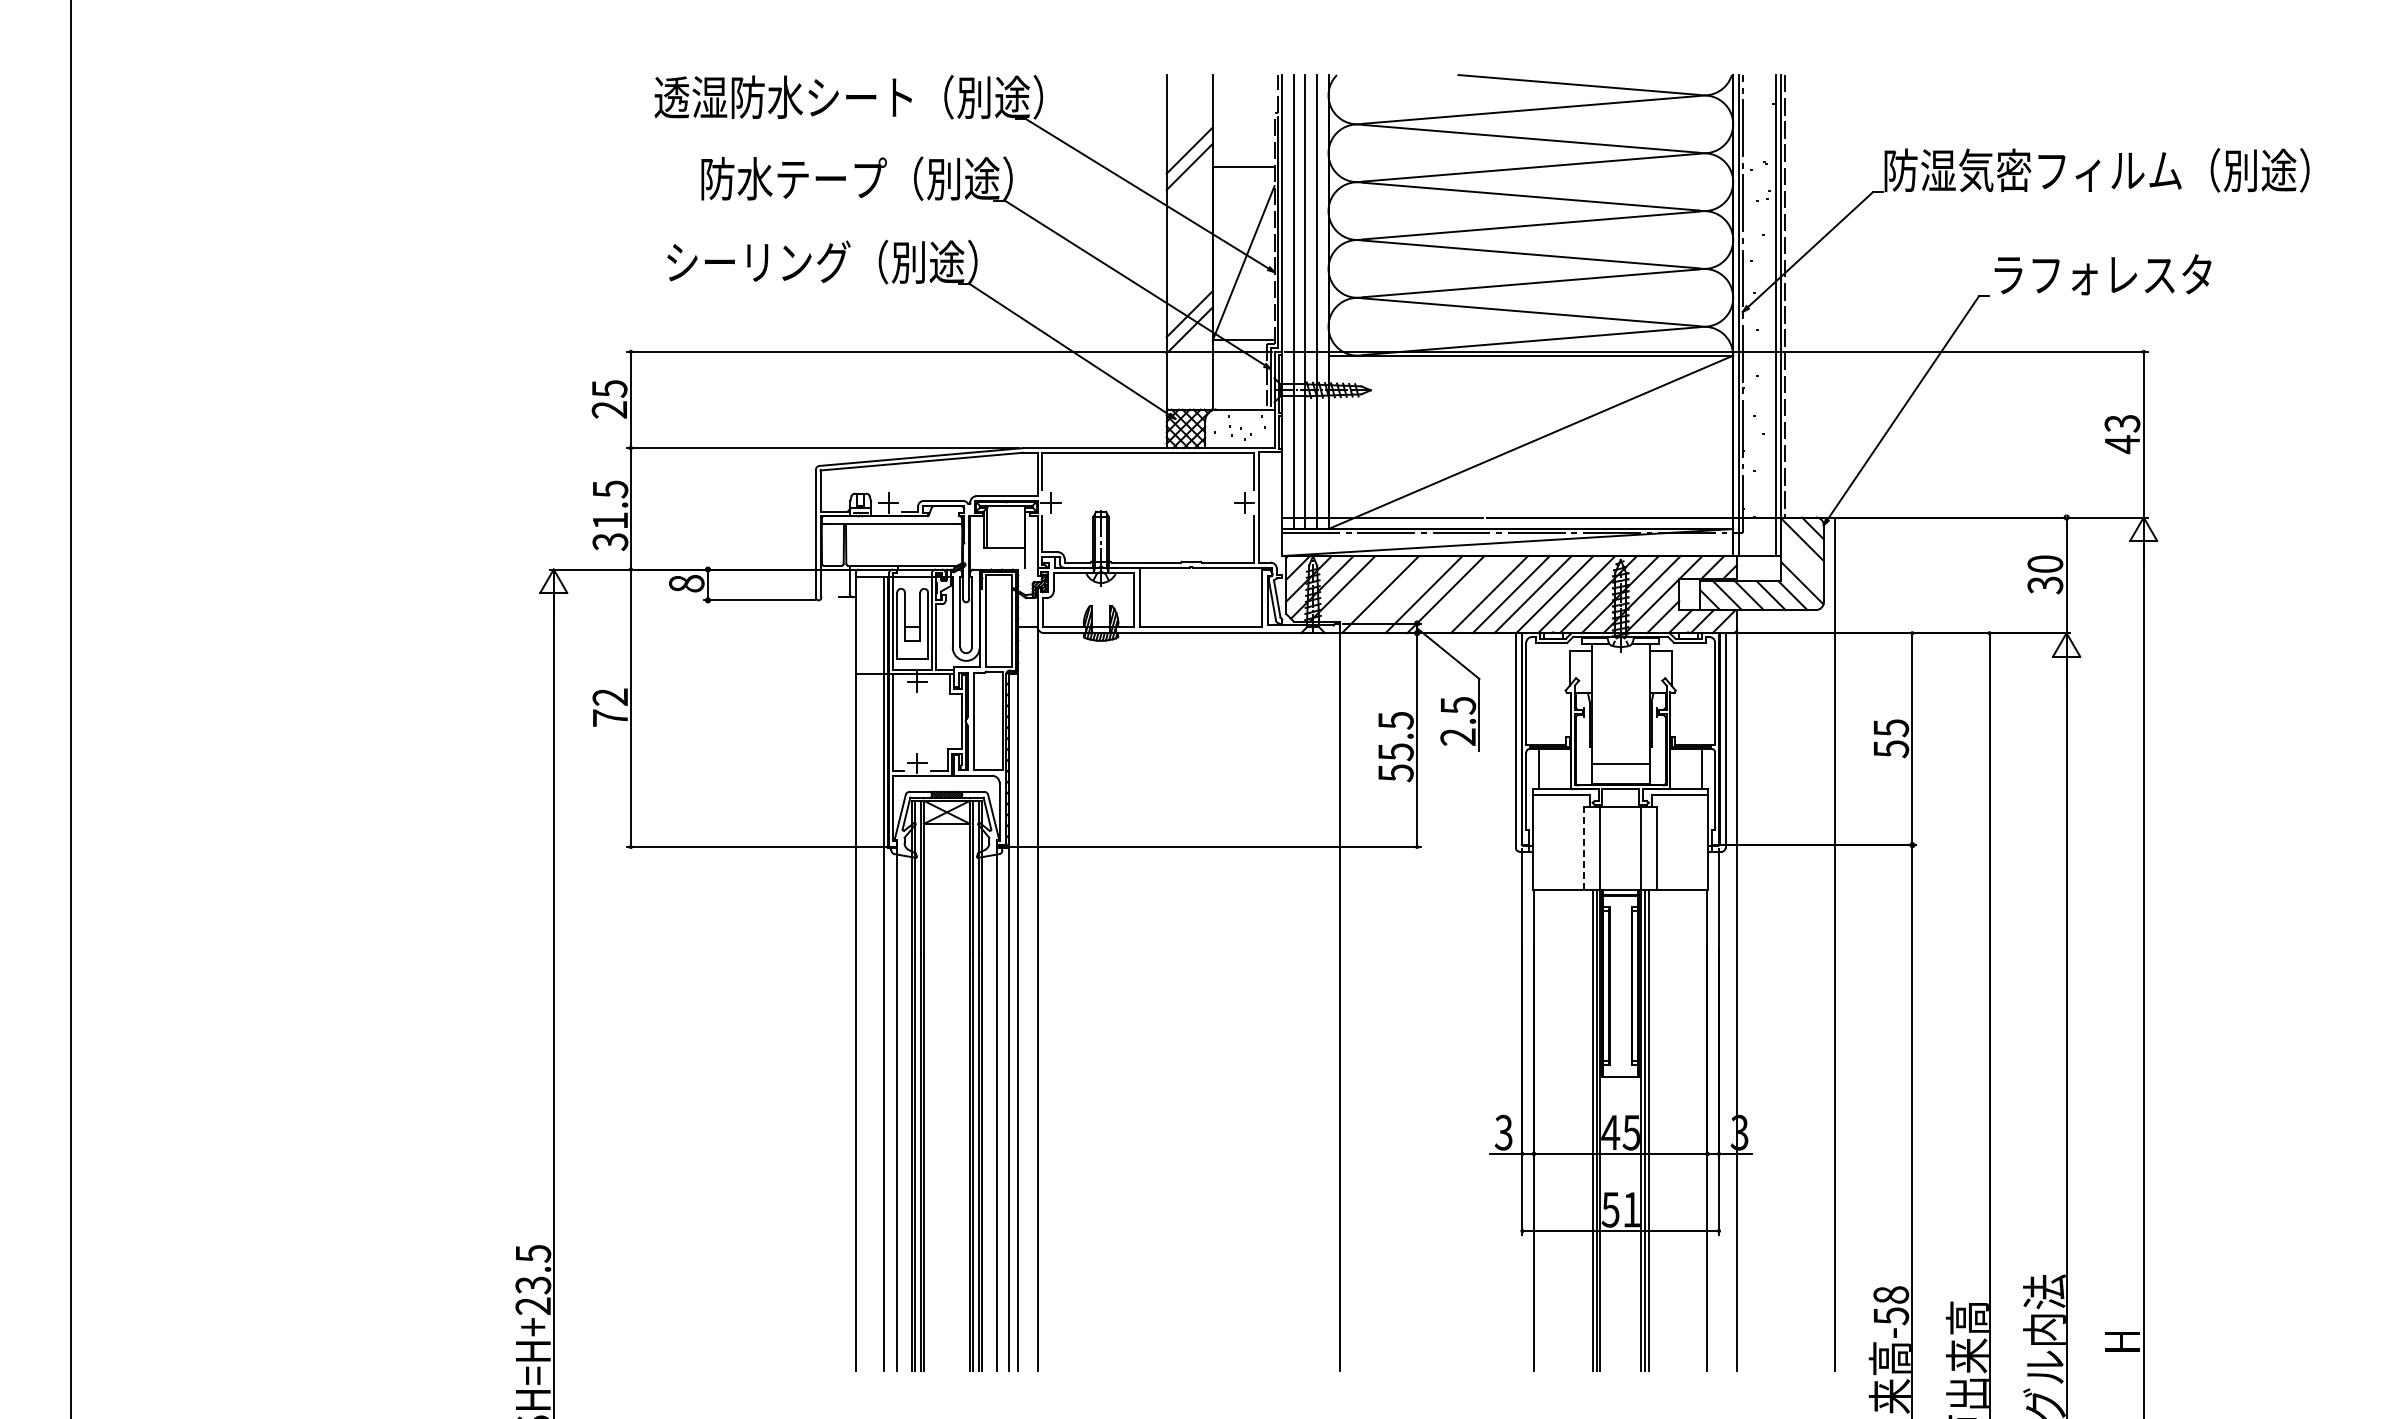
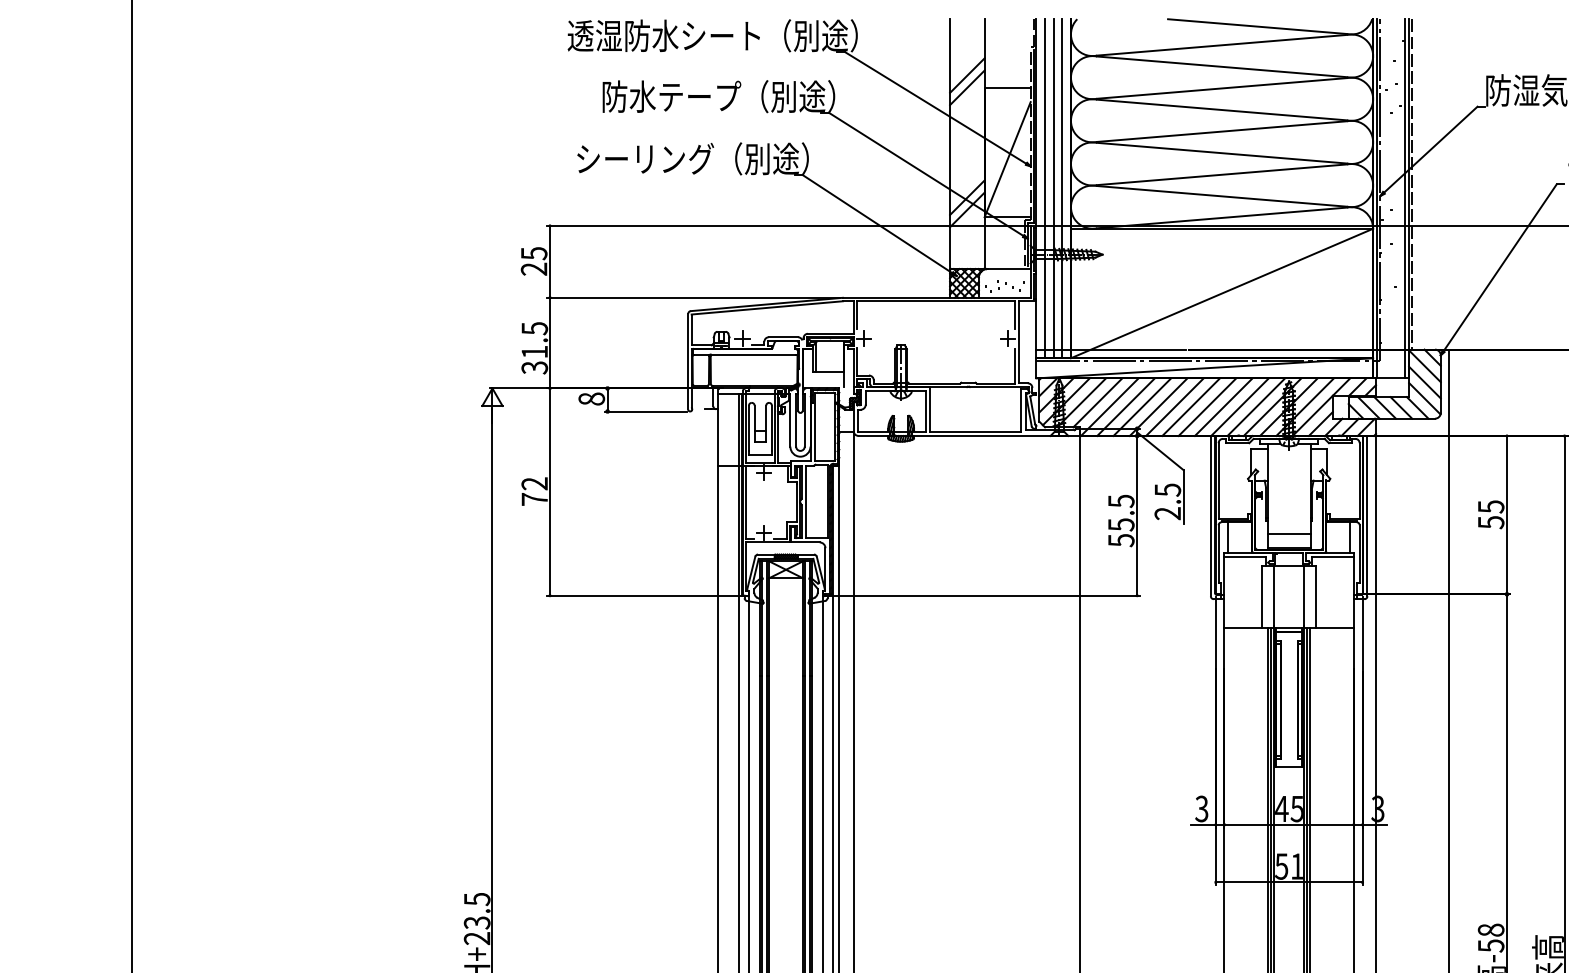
line: (1802, 561) -> (1424, 382), added
line: (1364, 588) -> (1097, 402), added
line: (1401, 594) -> (1125, 407), added
line: (1467, 594) -> (1174, 407), added
line: (1584, 847) -> (1262, 596), dashed -> solid

